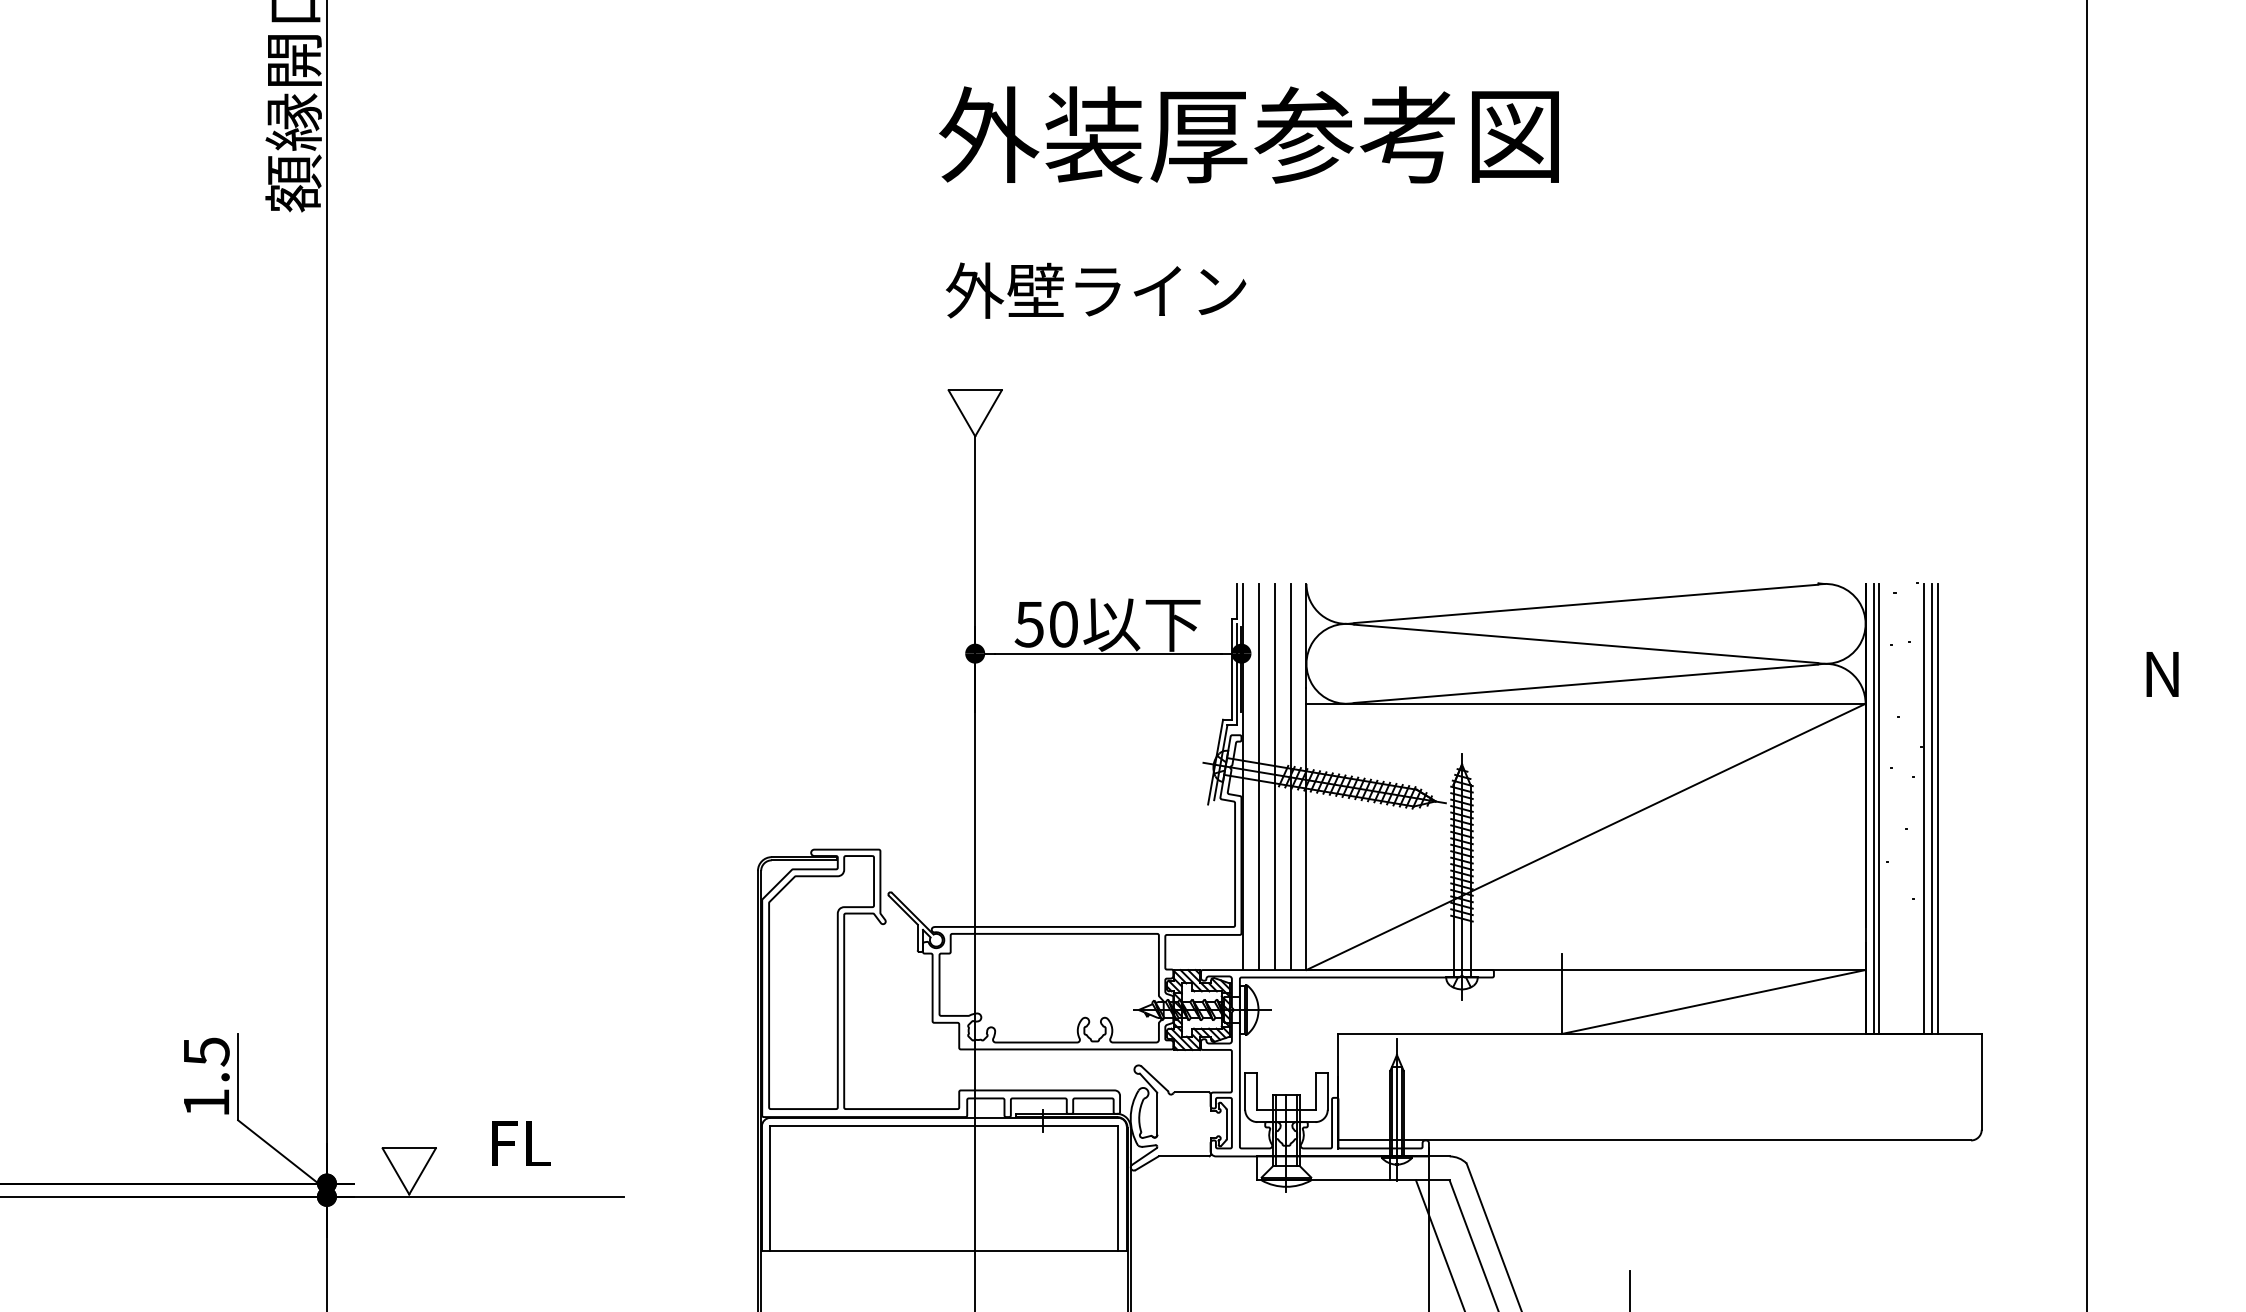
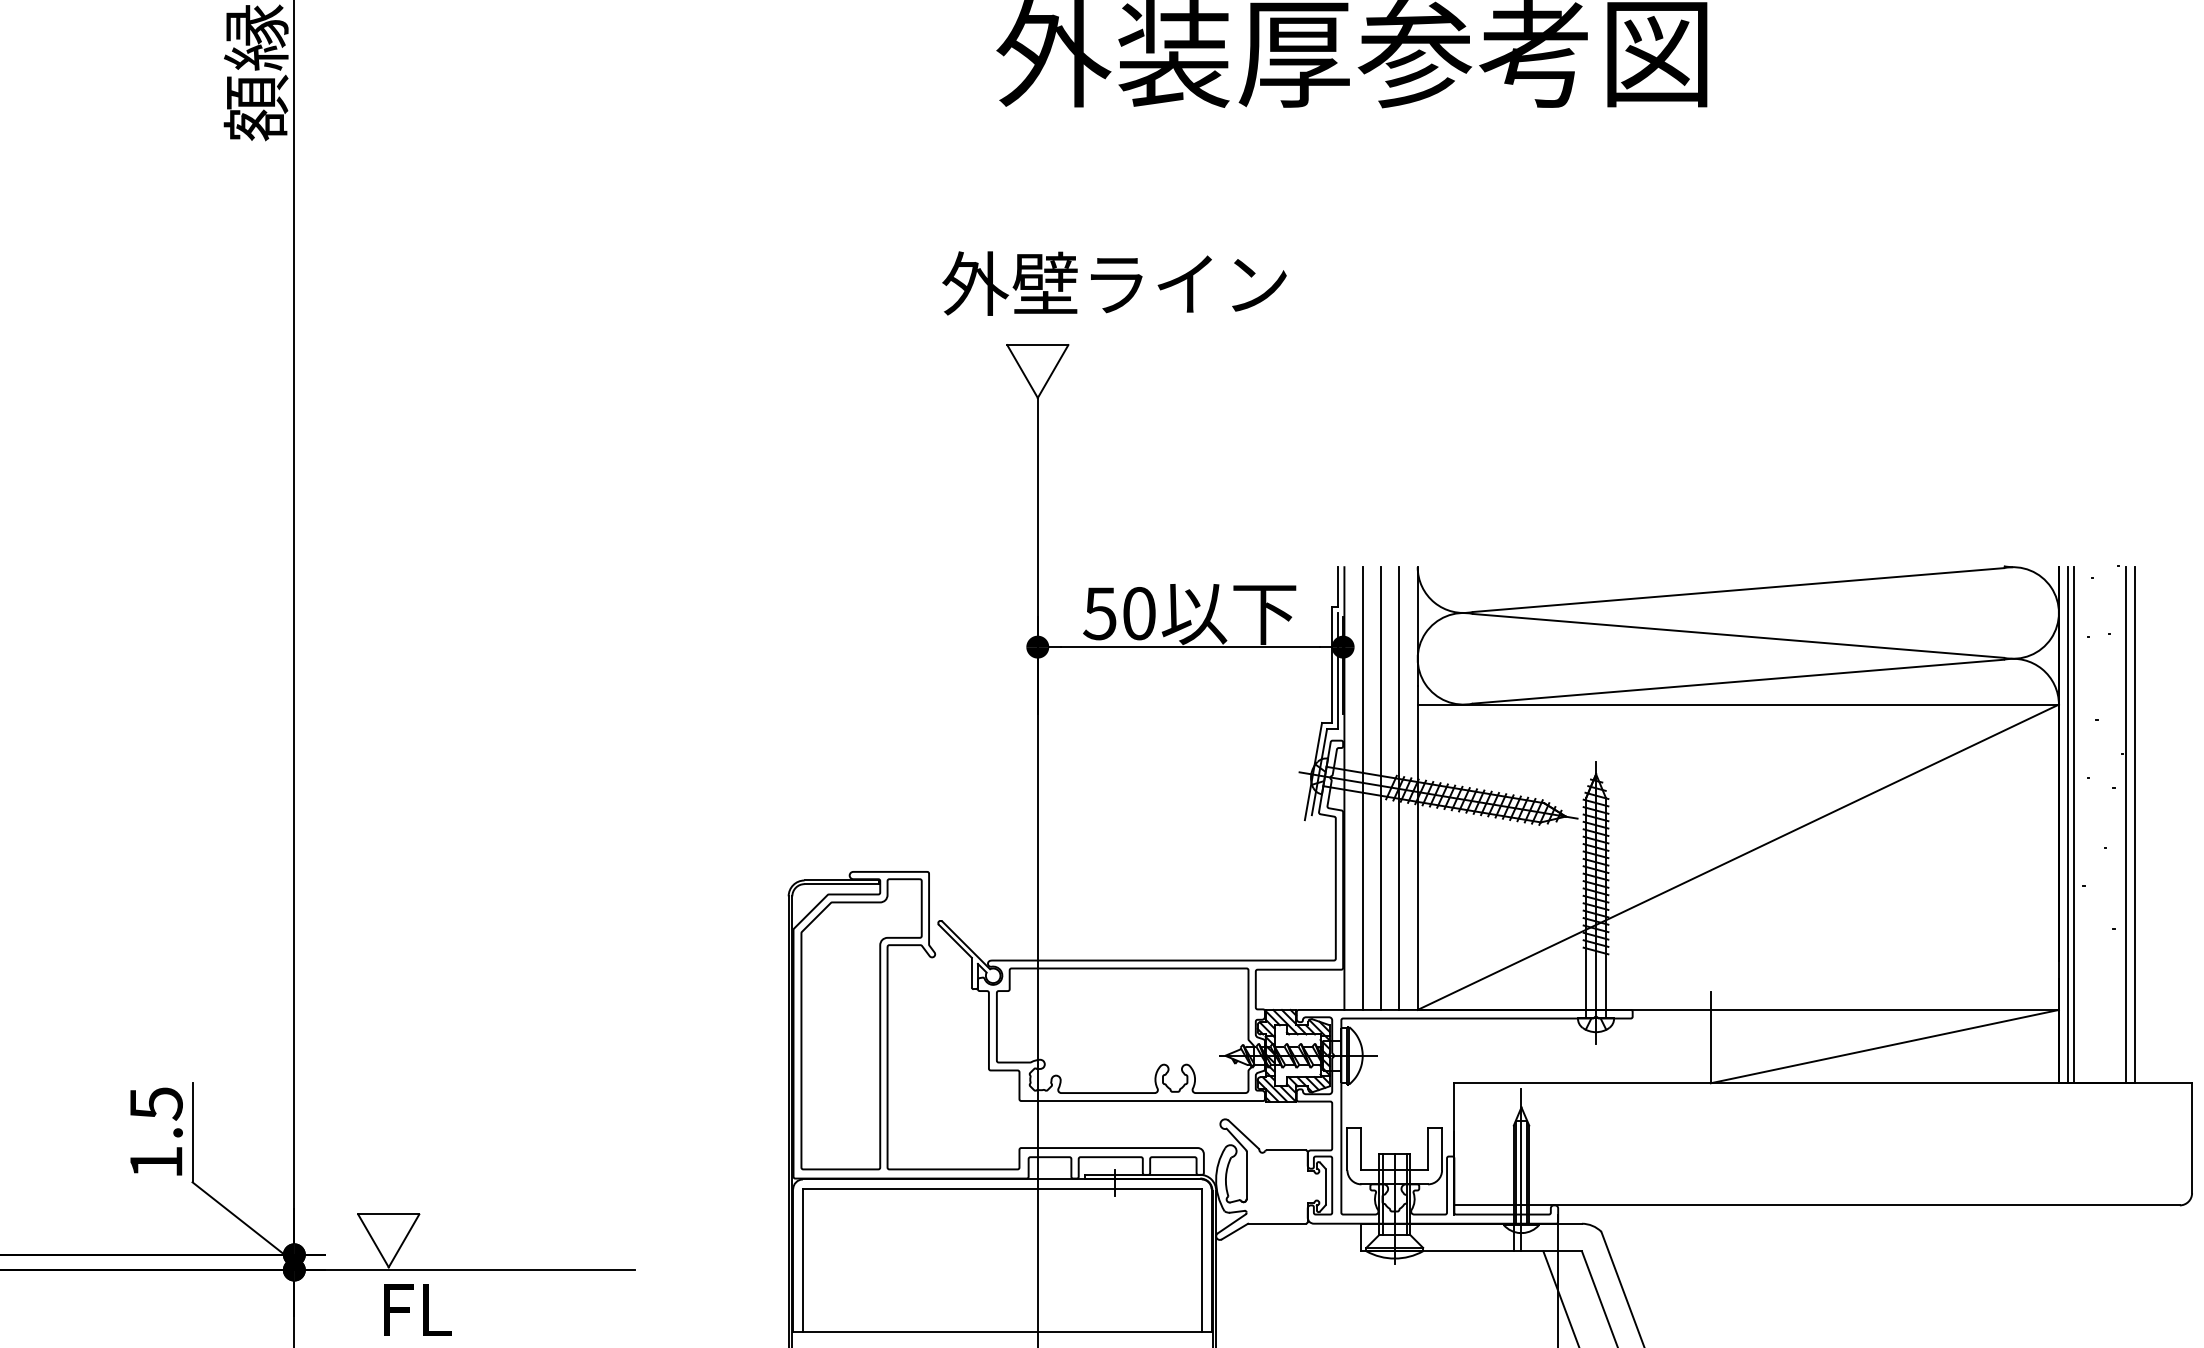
text: (1096, 290) -> (1114, 283), moved
line: (1937, 808) -> (2141, 824), removed
text: (521, 1143) -> (417, 1309), moved

